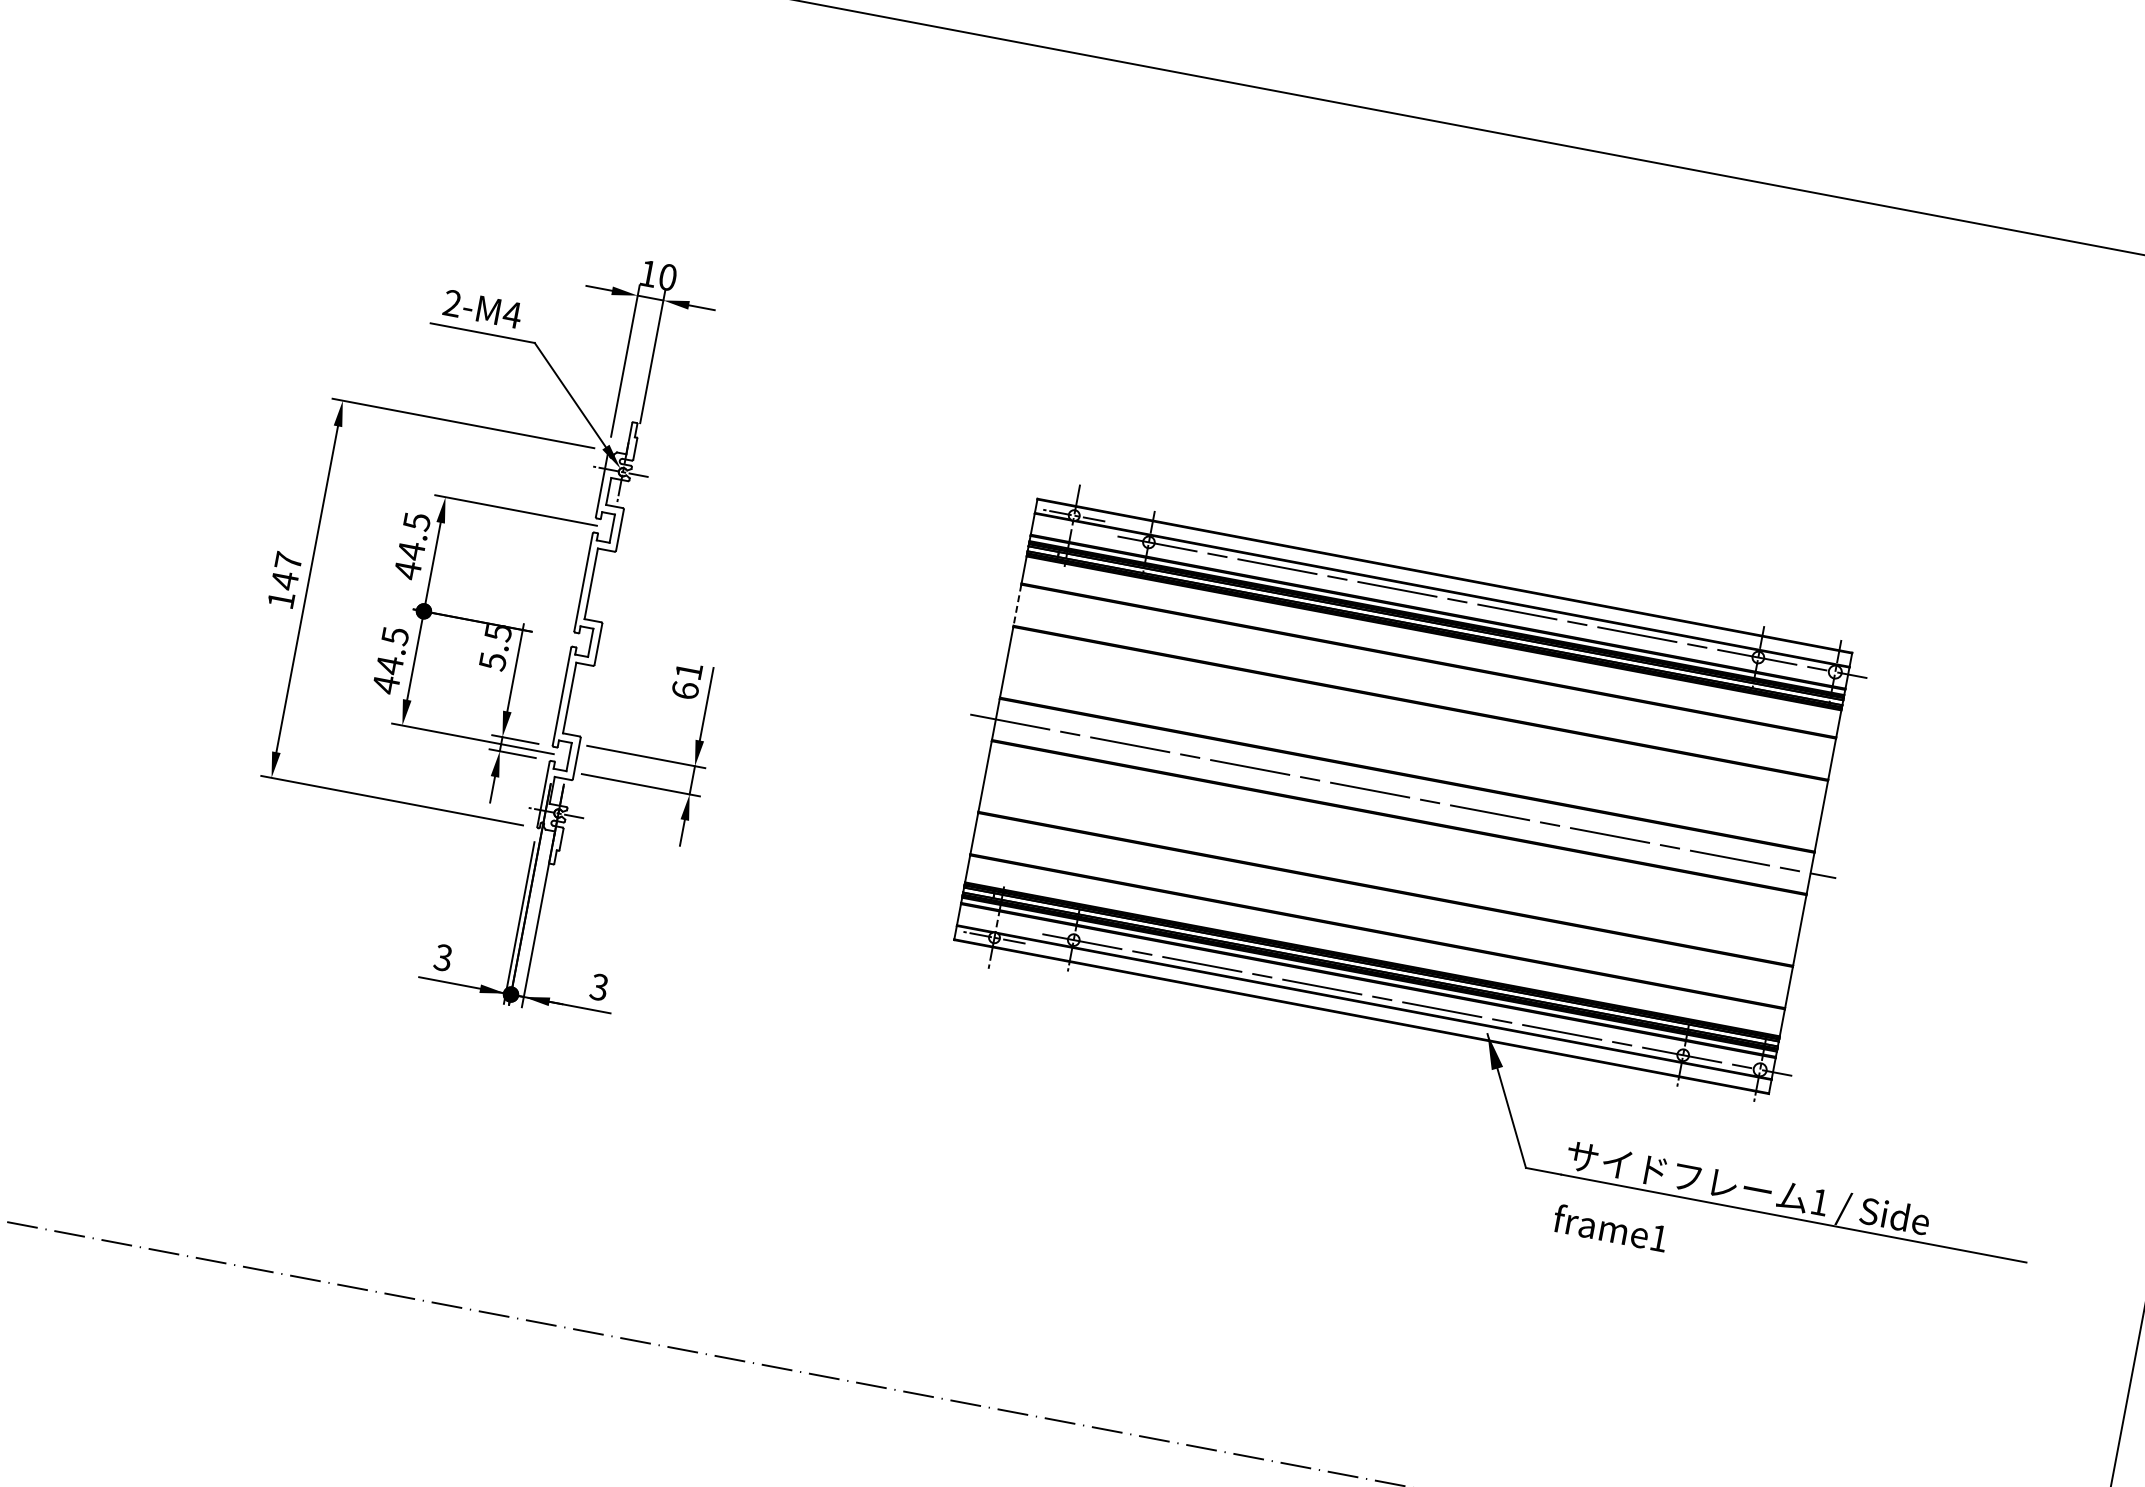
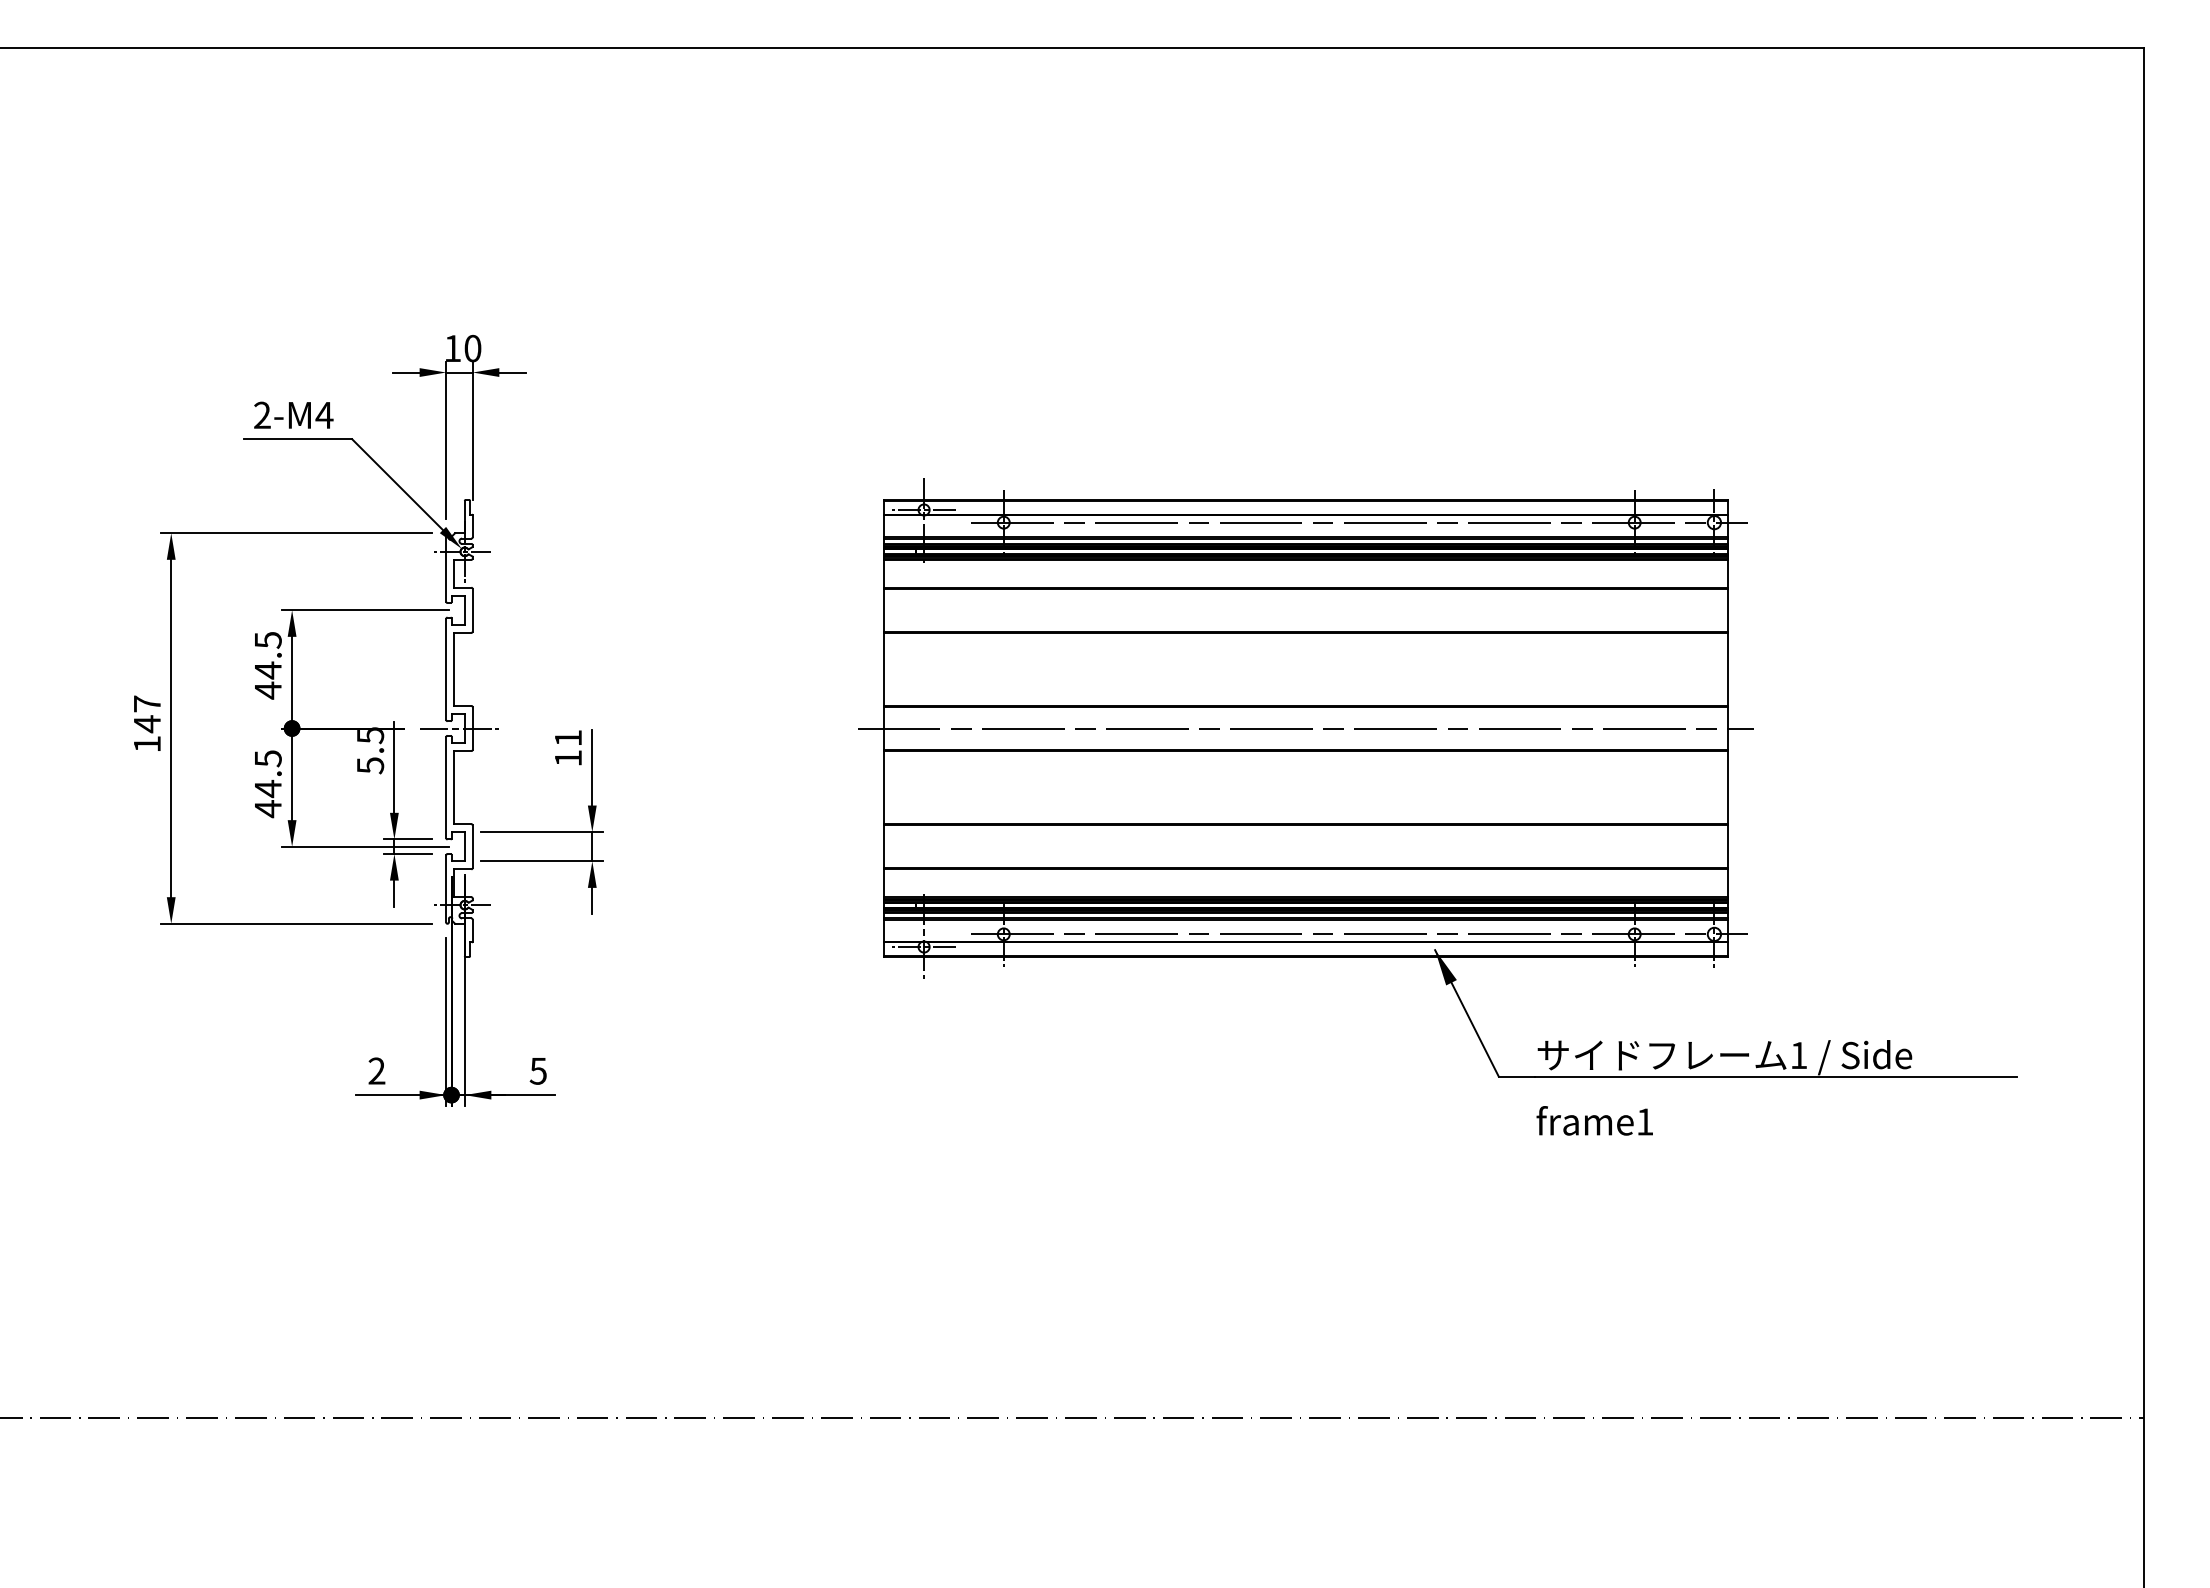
line: (1017, 605) -> (884, 610), dashed -> solid
line: (585, 641) -> (459, 728), added
text: (685, 689) -> (568, 757), 61 -> 11
text: (442, 958) -> (376, 1071), 3 -> 2
text: (599, 986) -> (538, 1070), 3 -> 5

